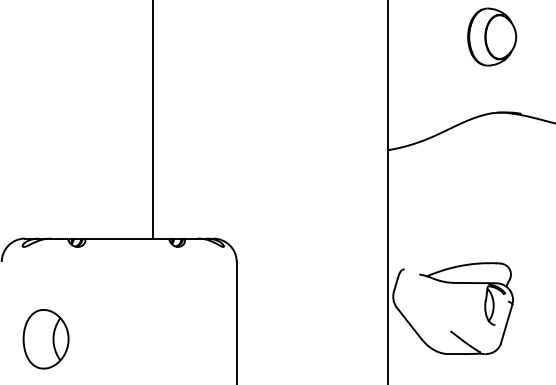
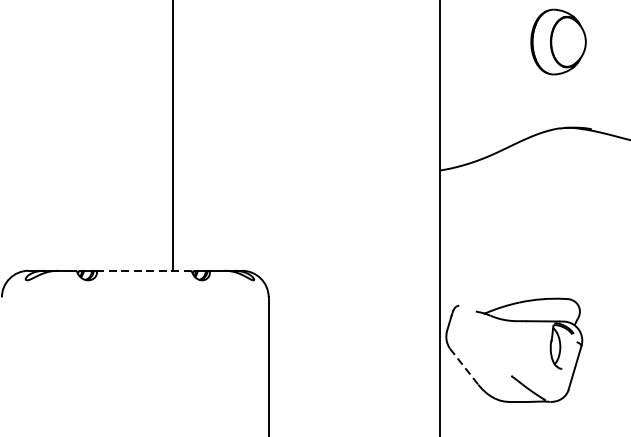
line: (126, 238) -> (143, 270), solid -> dashed
line: (409, 323) -> (464, 367), solid -> dashed
part: (45, 339) -> (51, 385), removed

